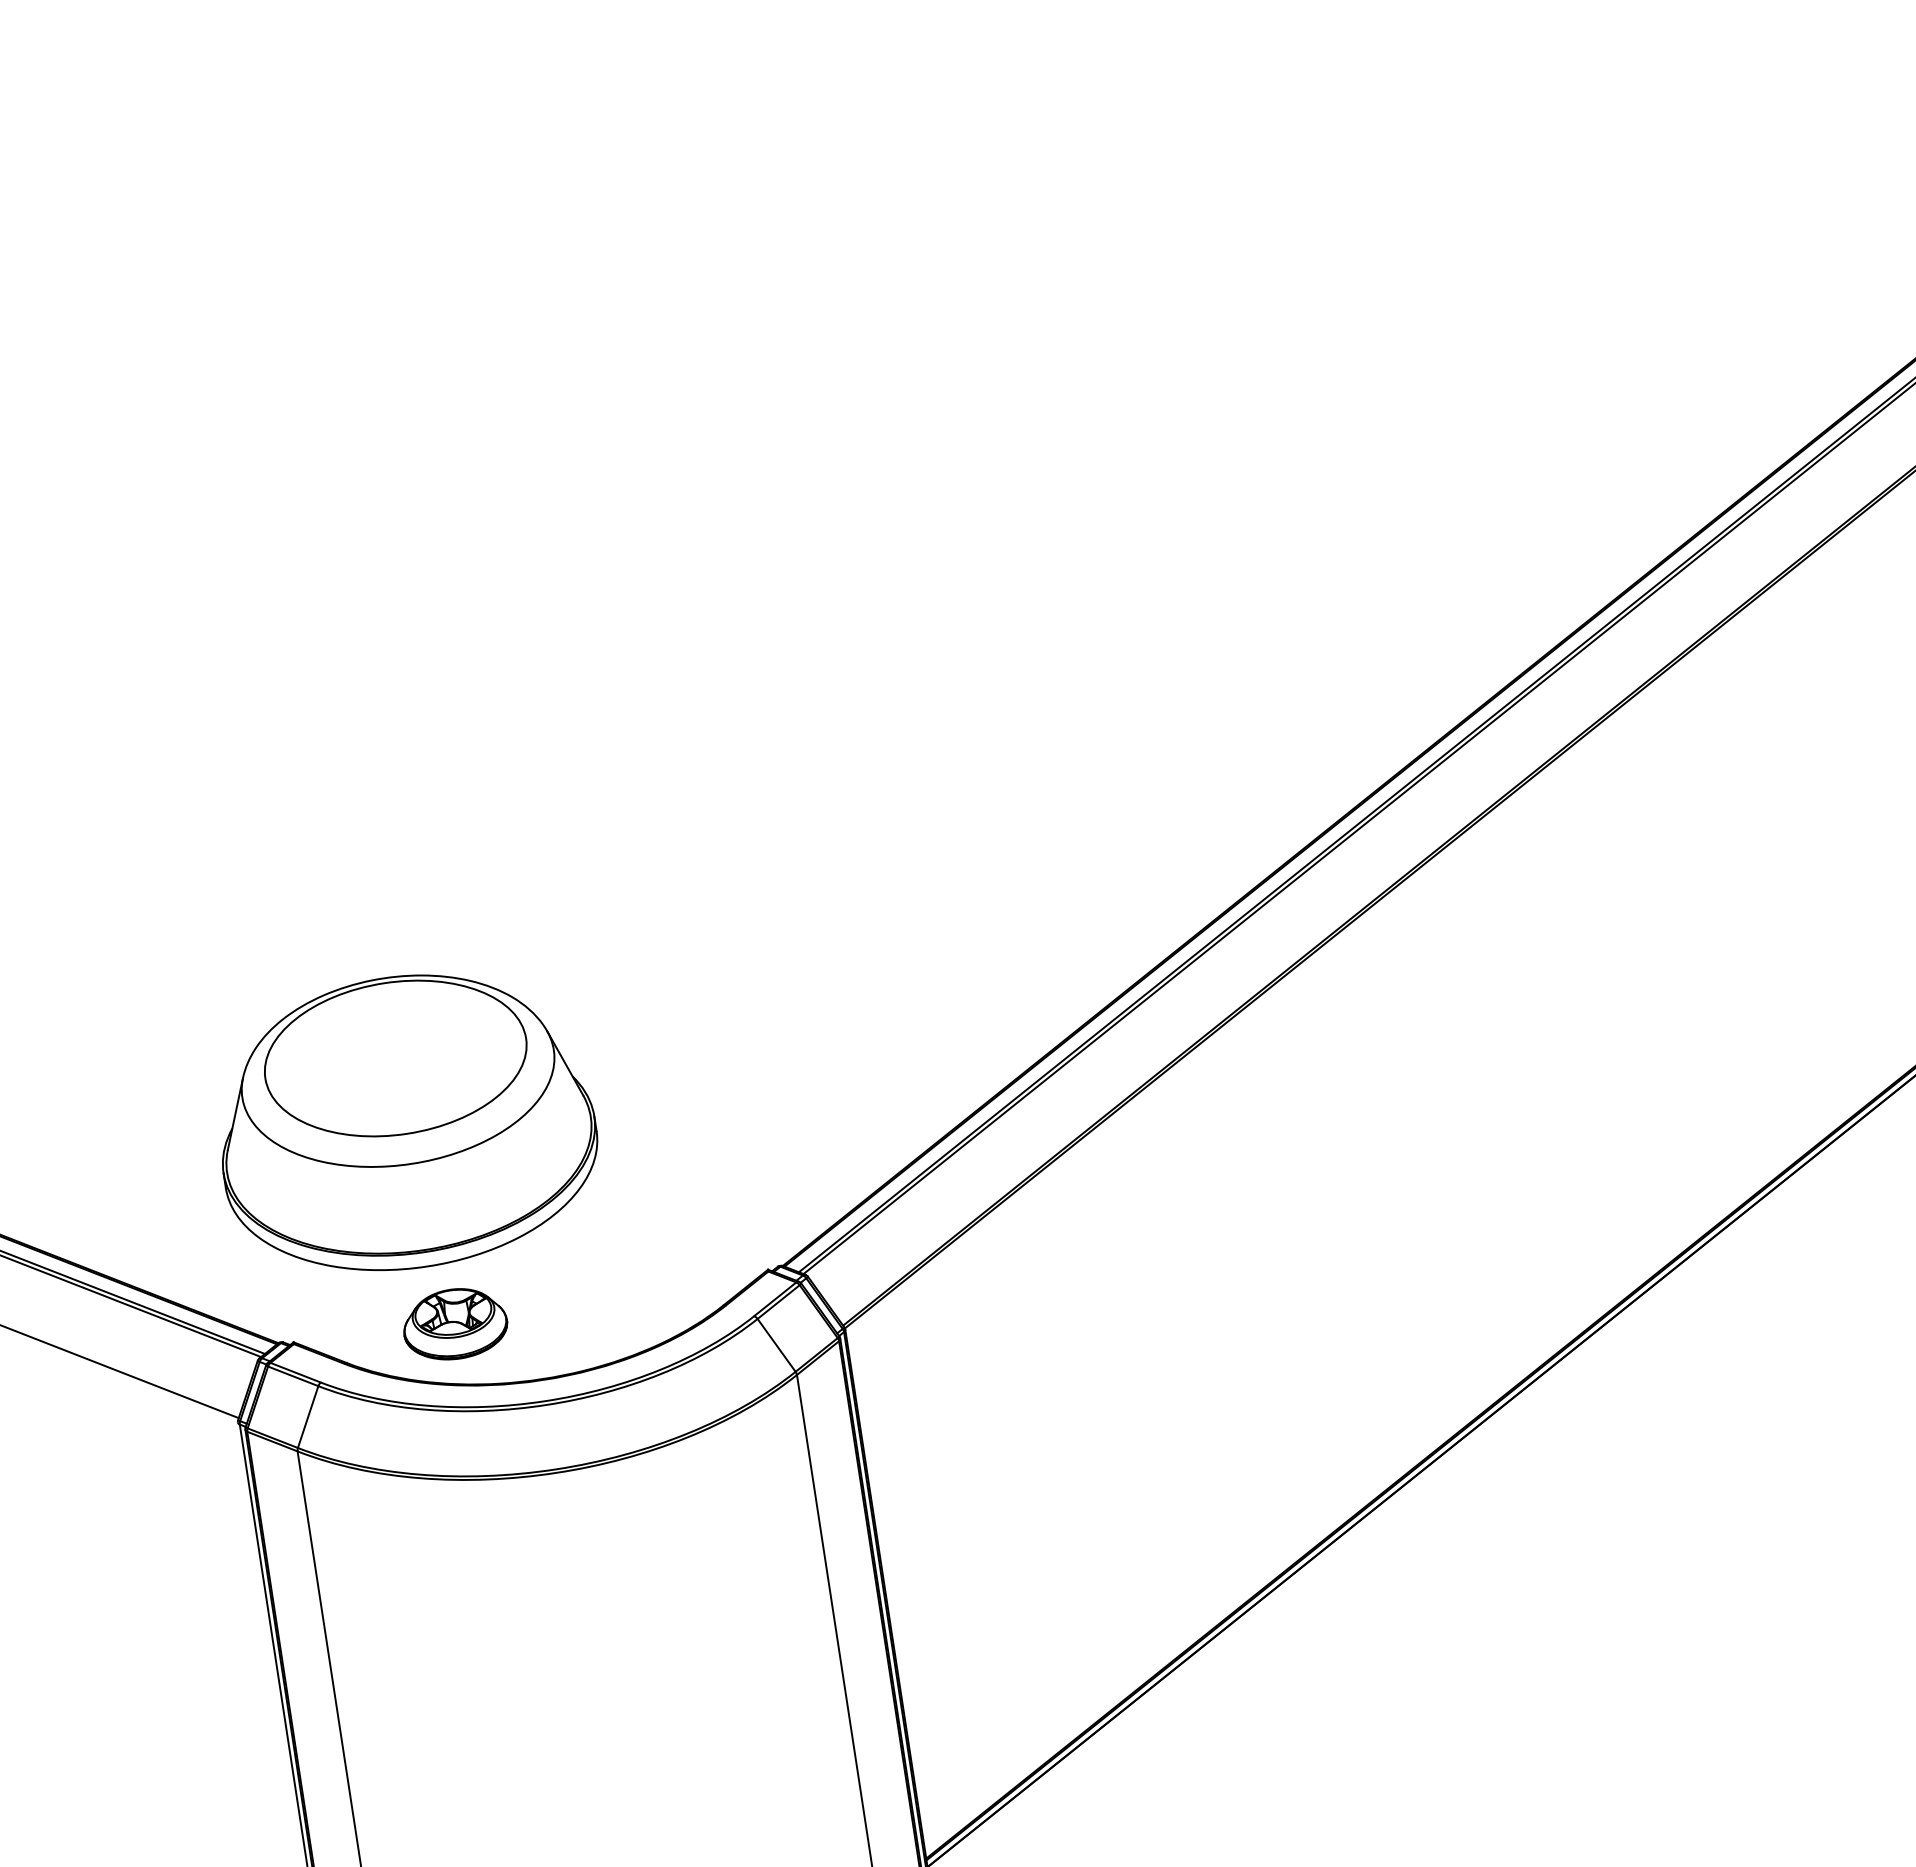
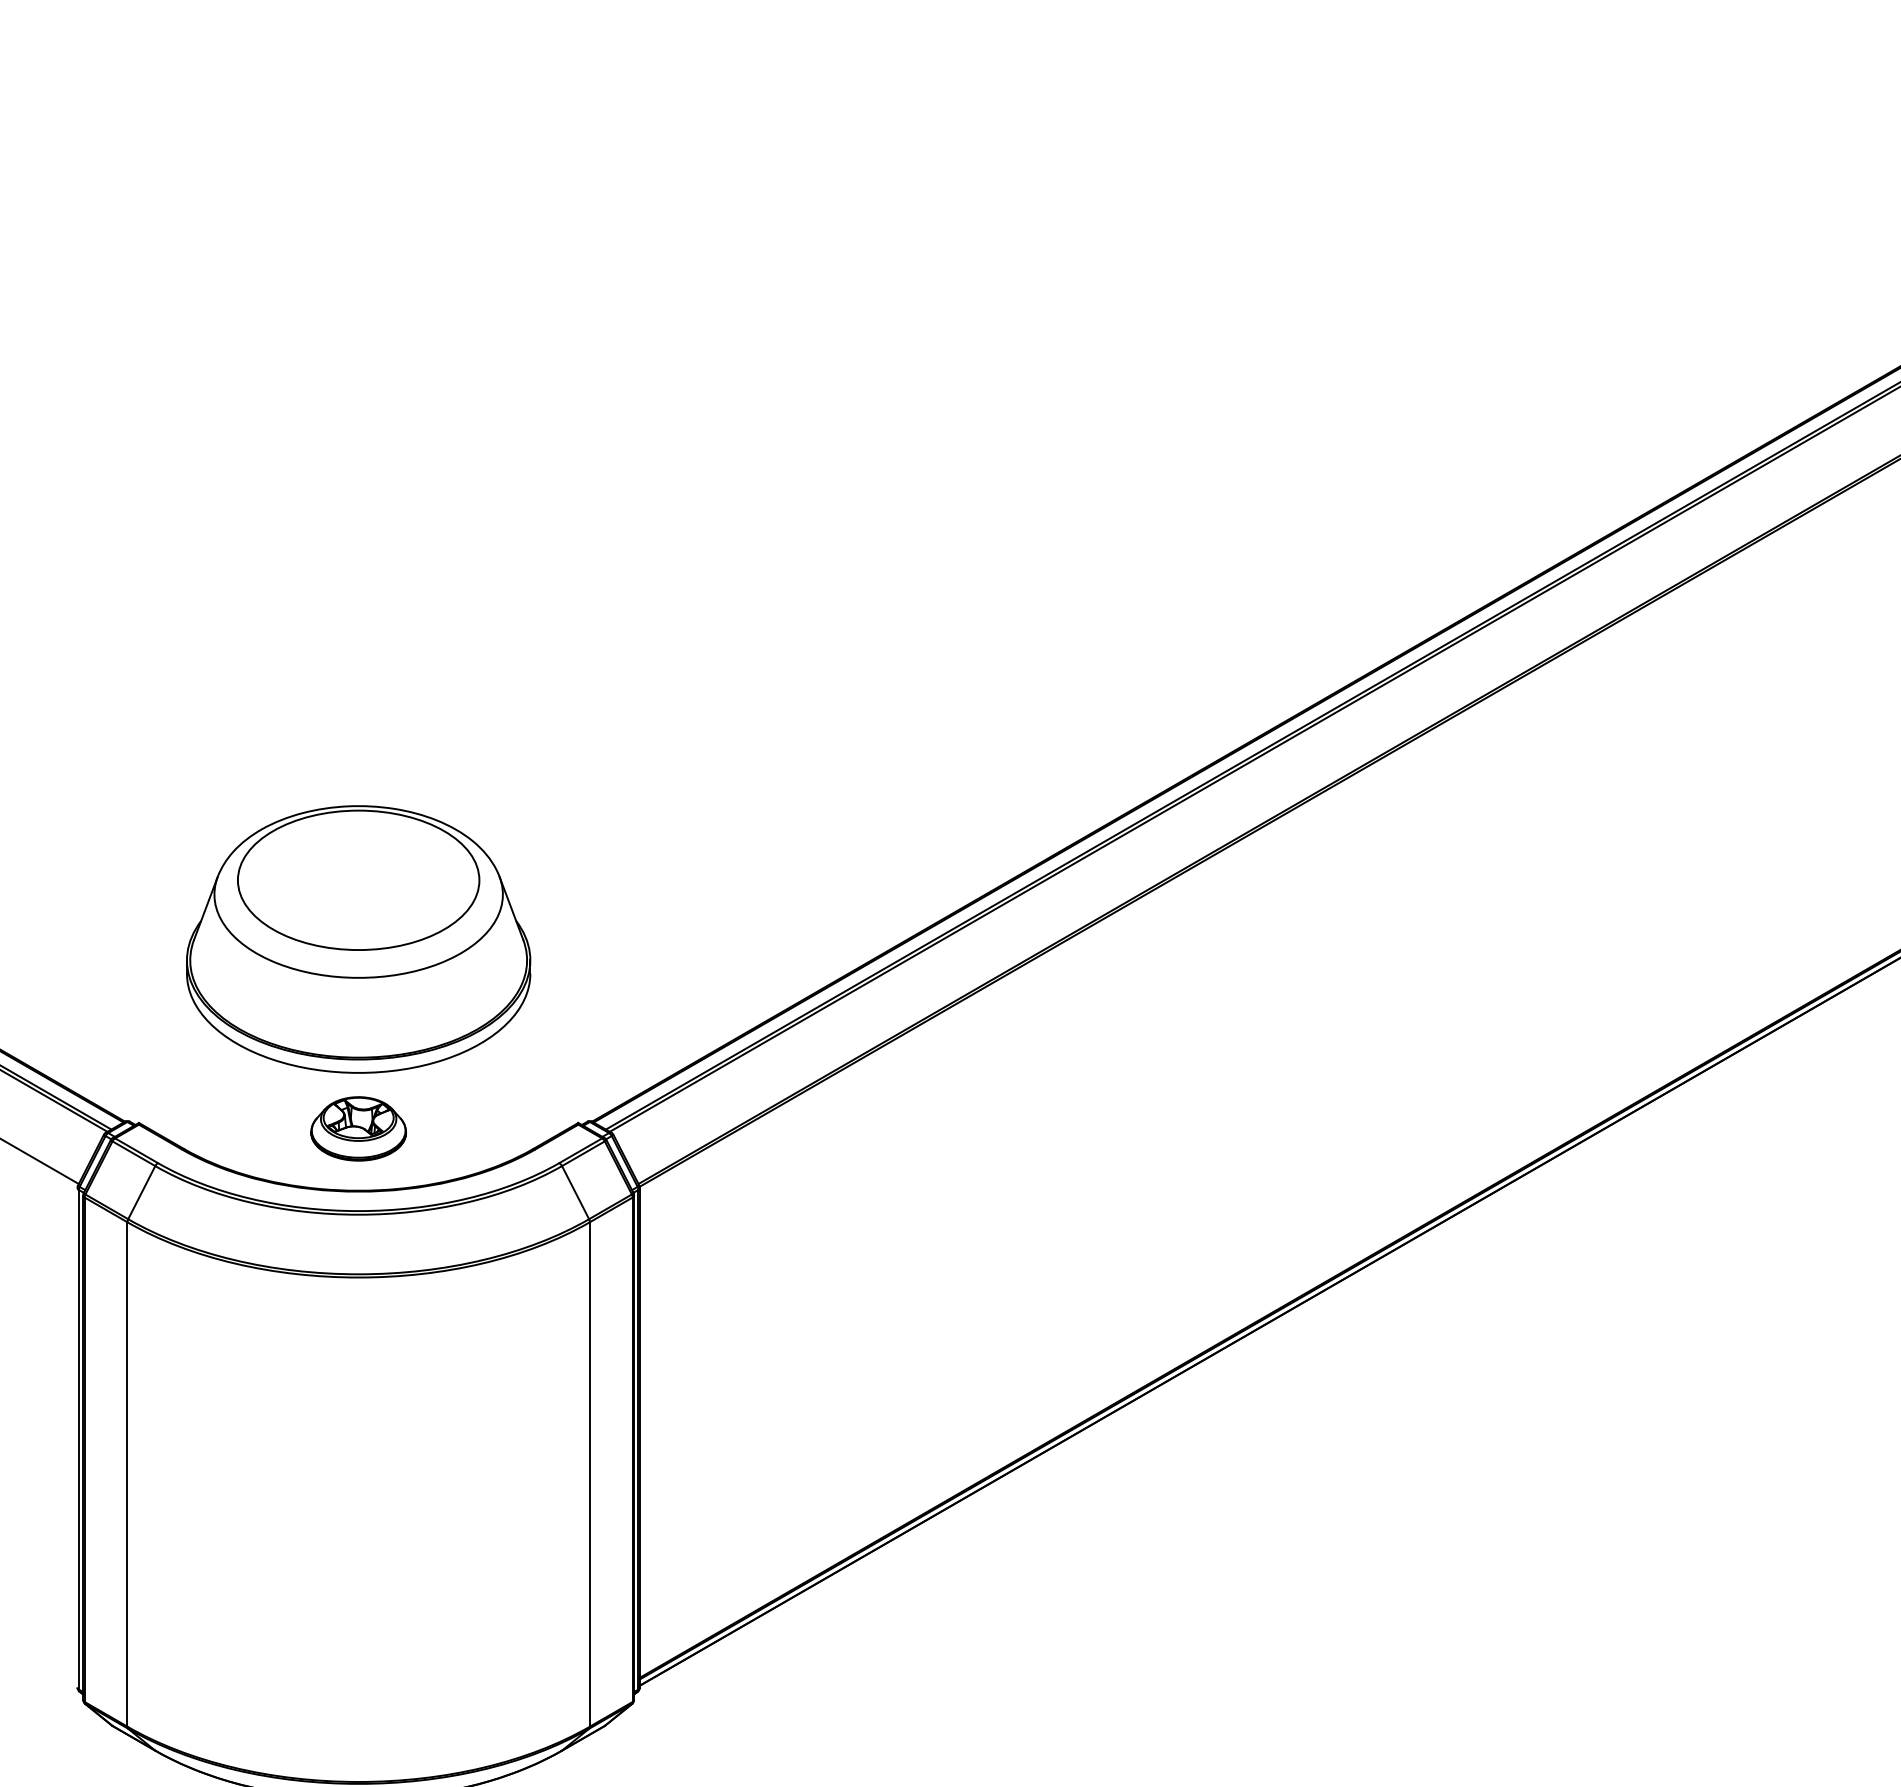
part: (405, 1122) -> (358, 939), moved
part: (454, 1323) -> (358, 1128), moved

